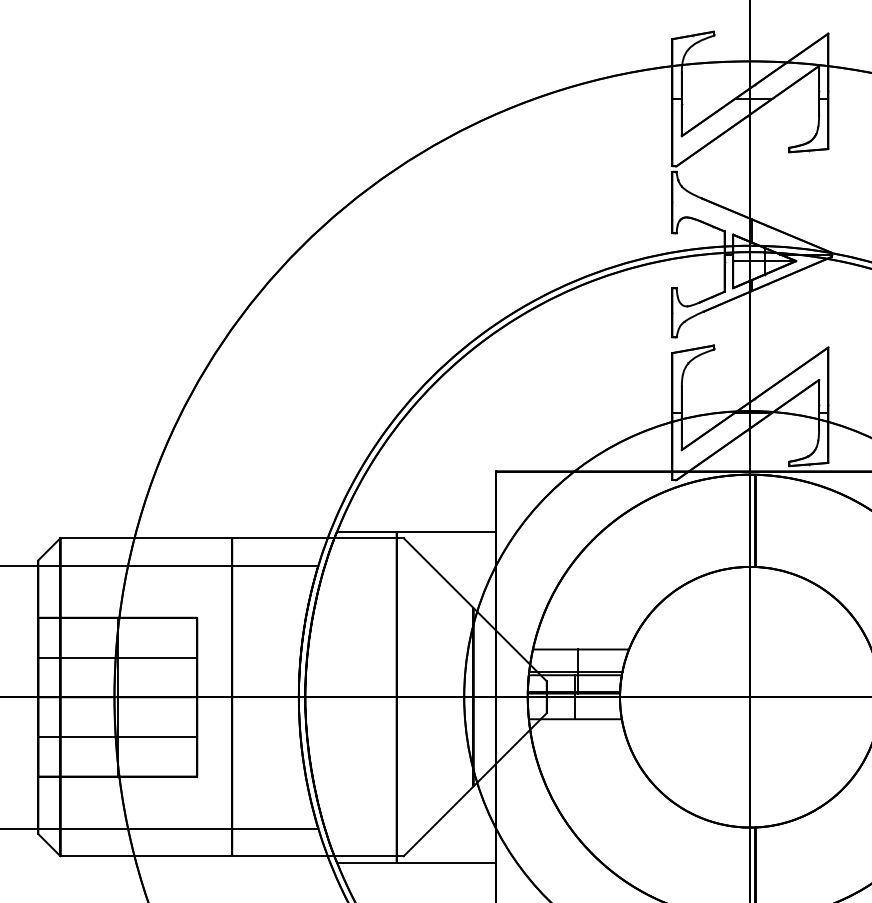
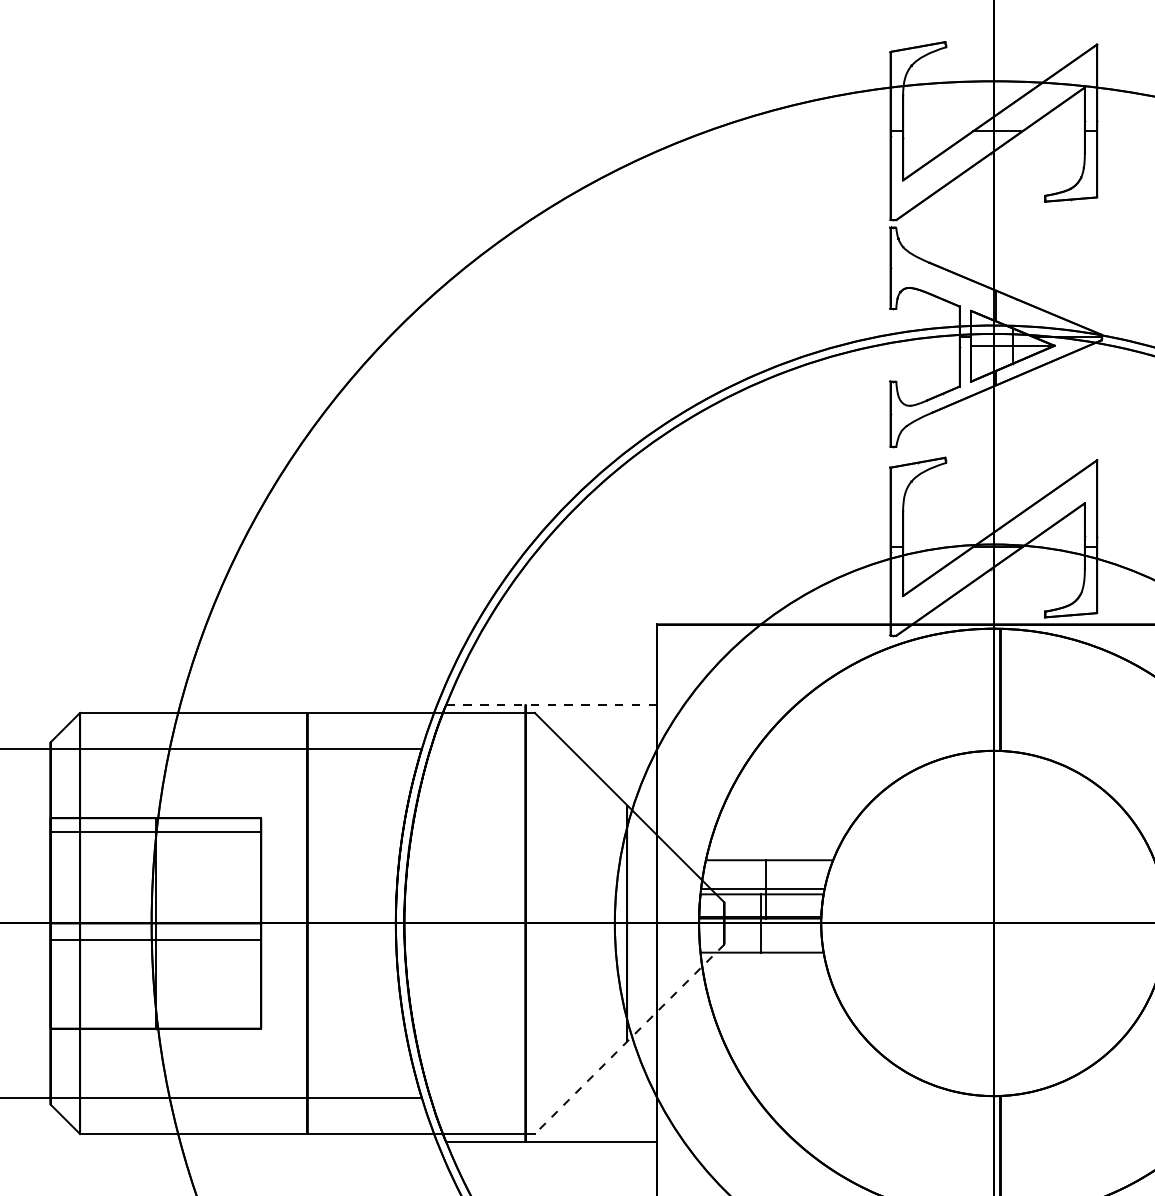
line: (417, 531) -> (552, 704), solid -> dashed
line: (117, 657) -> (155, 831), moved
line: (117, 737) -> (155, 940), moved
line: (475, 784) -> (629, 1039), solid -> dashed

